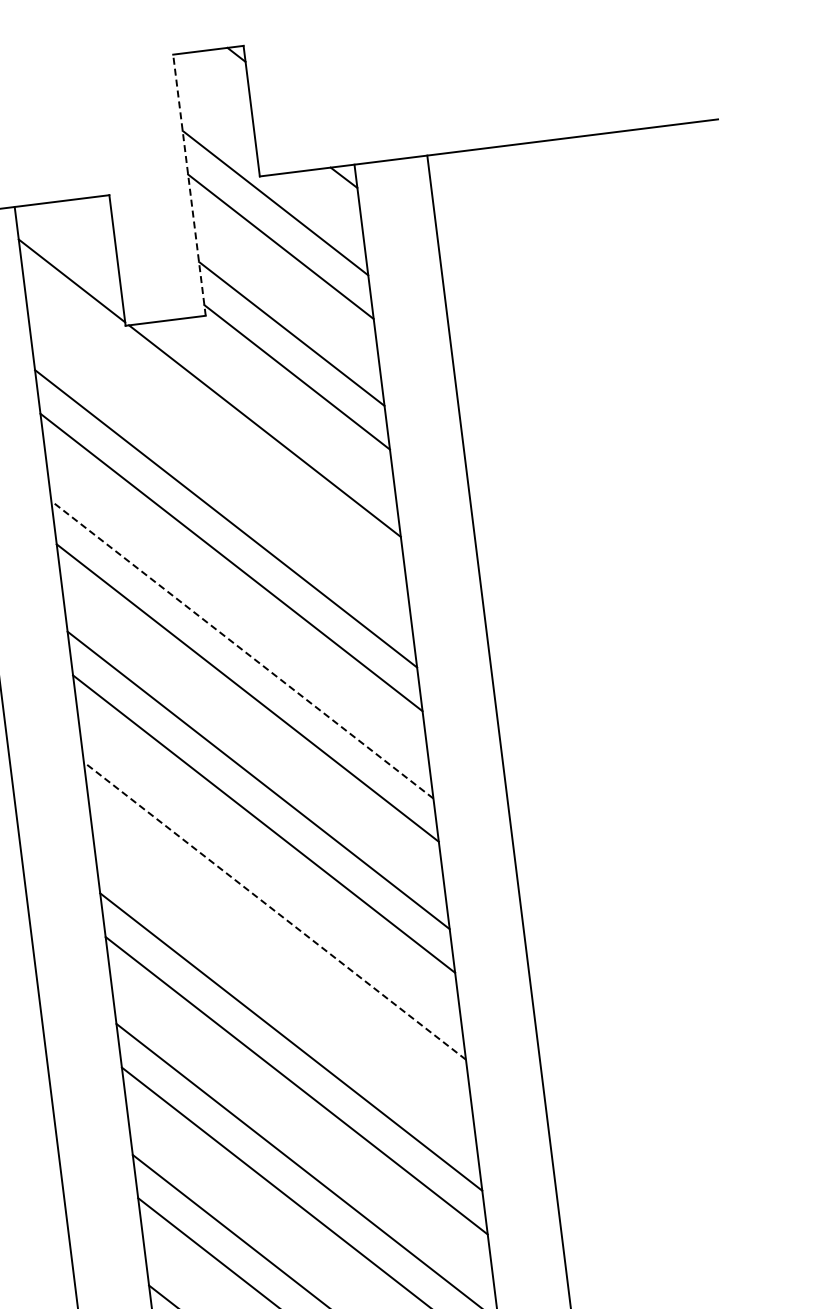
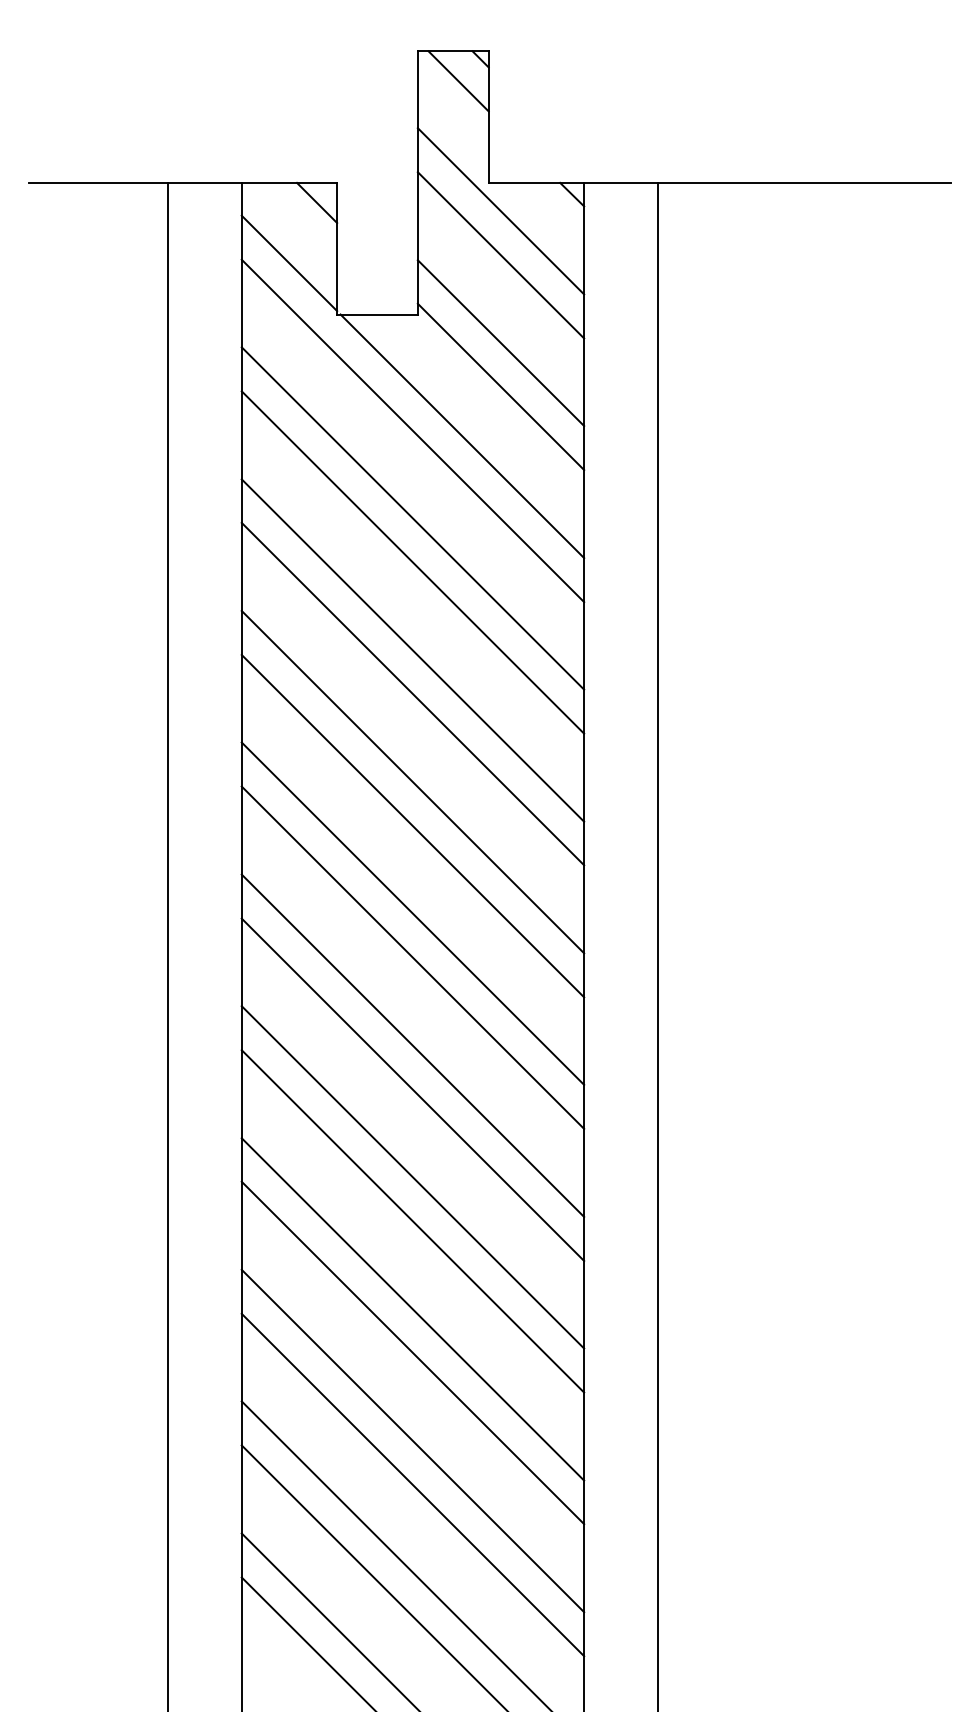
line: (217, 79) -> (458, 81), added
line: (189, 184) -> (417, 182), dashed -> solid
line: (92, 217) -> (317, 202), added
line: (214, 431) -> (412, 430), added
line: (241, 649) -> (412, 650), dashed -> solid
line: (274, 910) -> (412, 913), dashed -> solid
line: (279, 954) -> (412, 957), added

